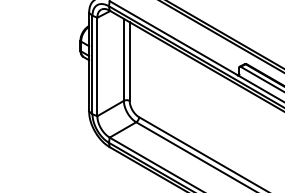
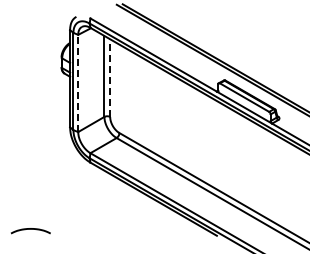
line: (130, 61) -> (110, 78), solid -> dashed
line: (97, 67) -> (78, 83), solid -> dashed

